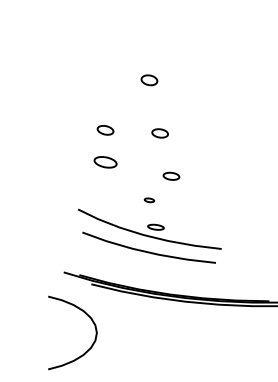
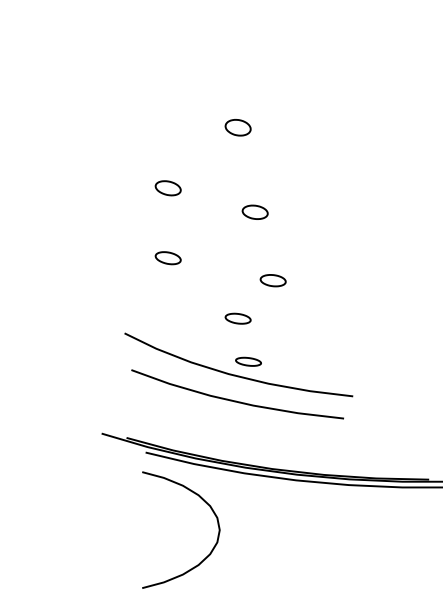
part: (105, 130) -> (168, 188), moved
part: (105, 161) -> (168, 257), size x0.71
part: (149, 200) -> (238, 319), size x1.67
curve: (87, 316) -> (204, 503), moved

